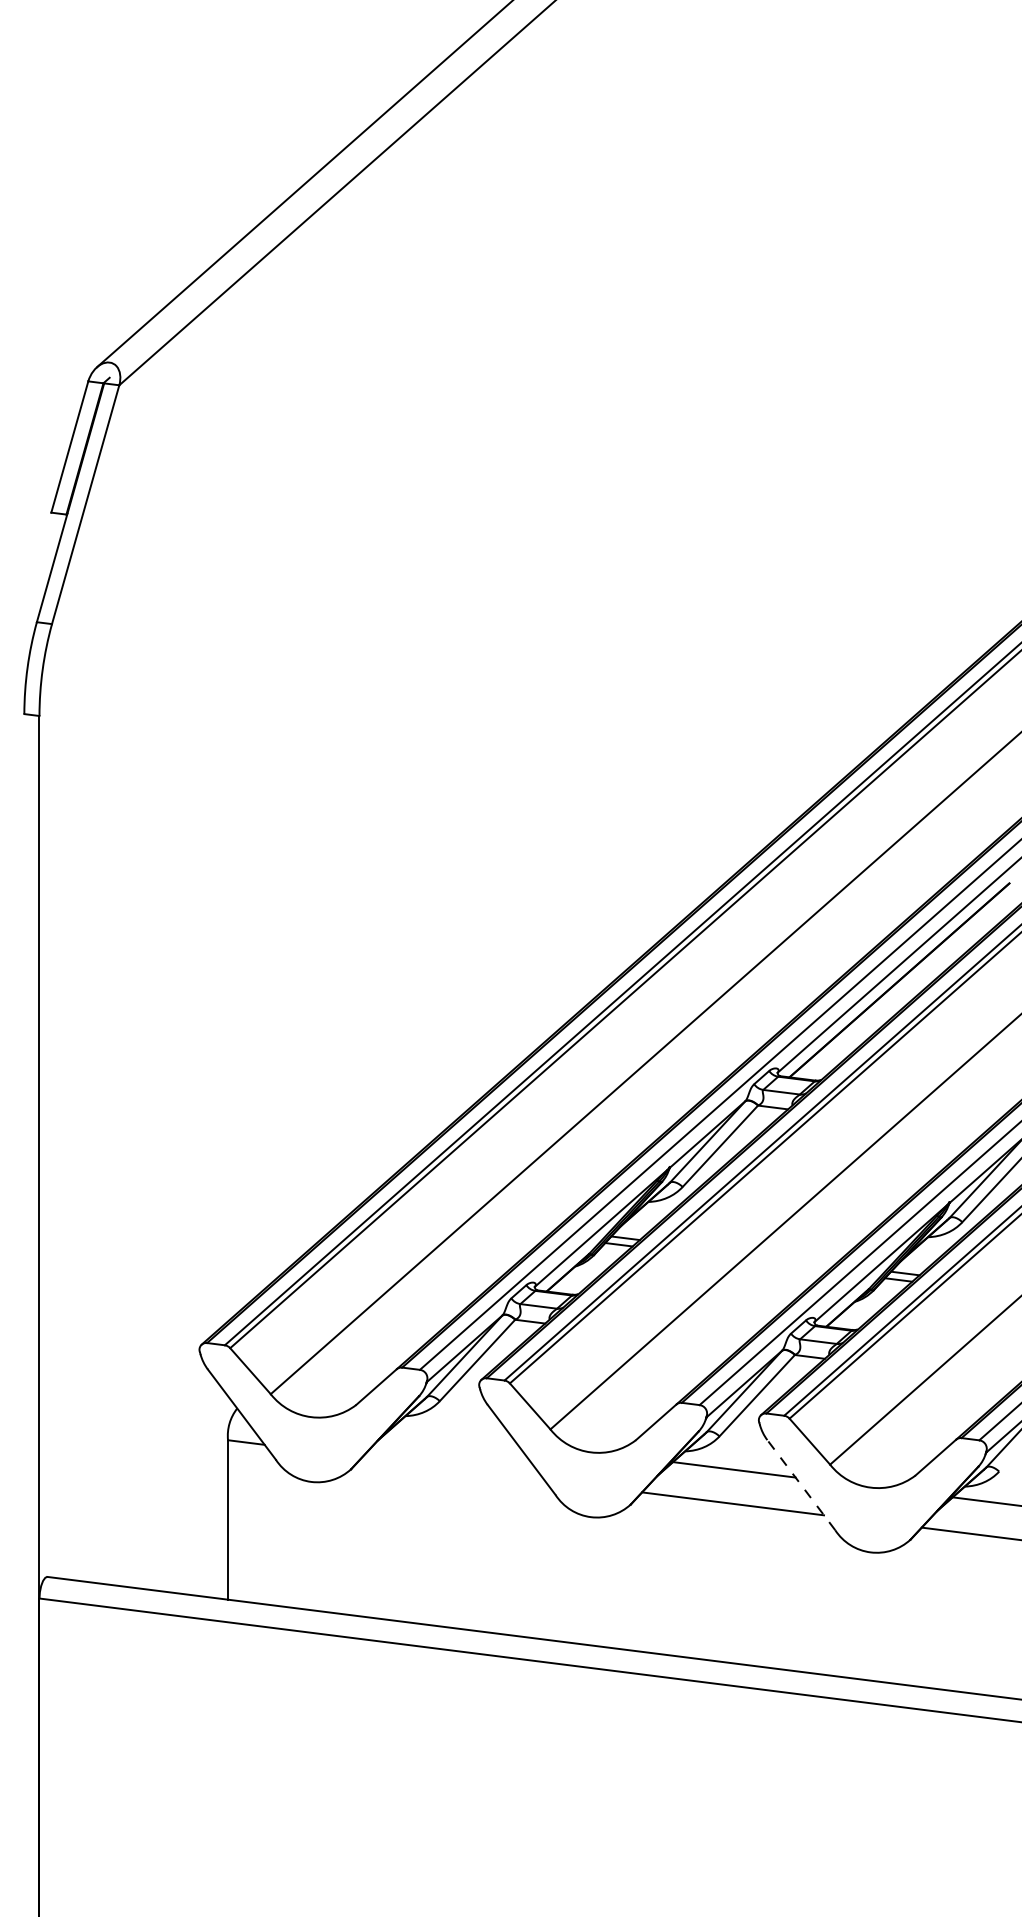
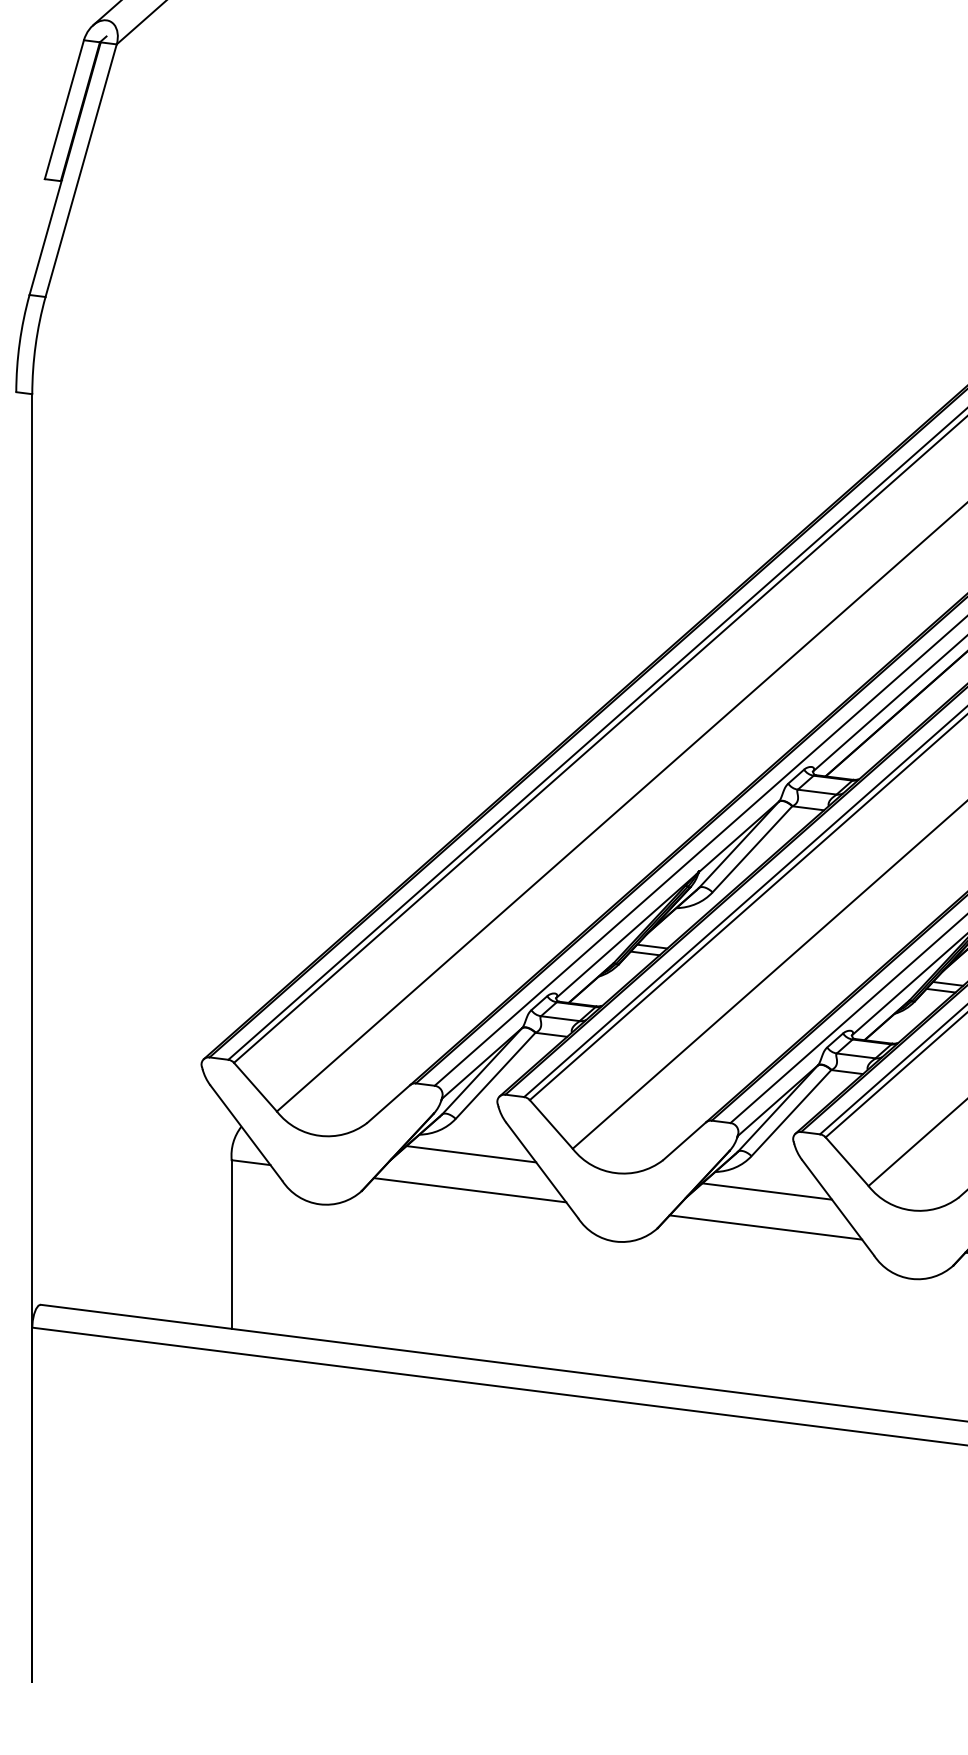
line: (454, 1434) -> (471, 1154), added
line: (453, 1468) -> (470, 1190), added
line: (801, 1484) -> (838, 1207), dashed -> solid

